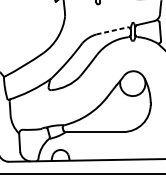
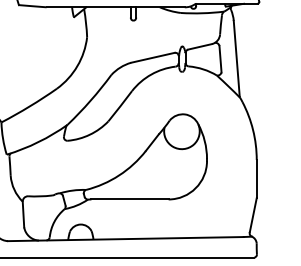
line: (112, 30) -> (153, 57), dashed -> solid

